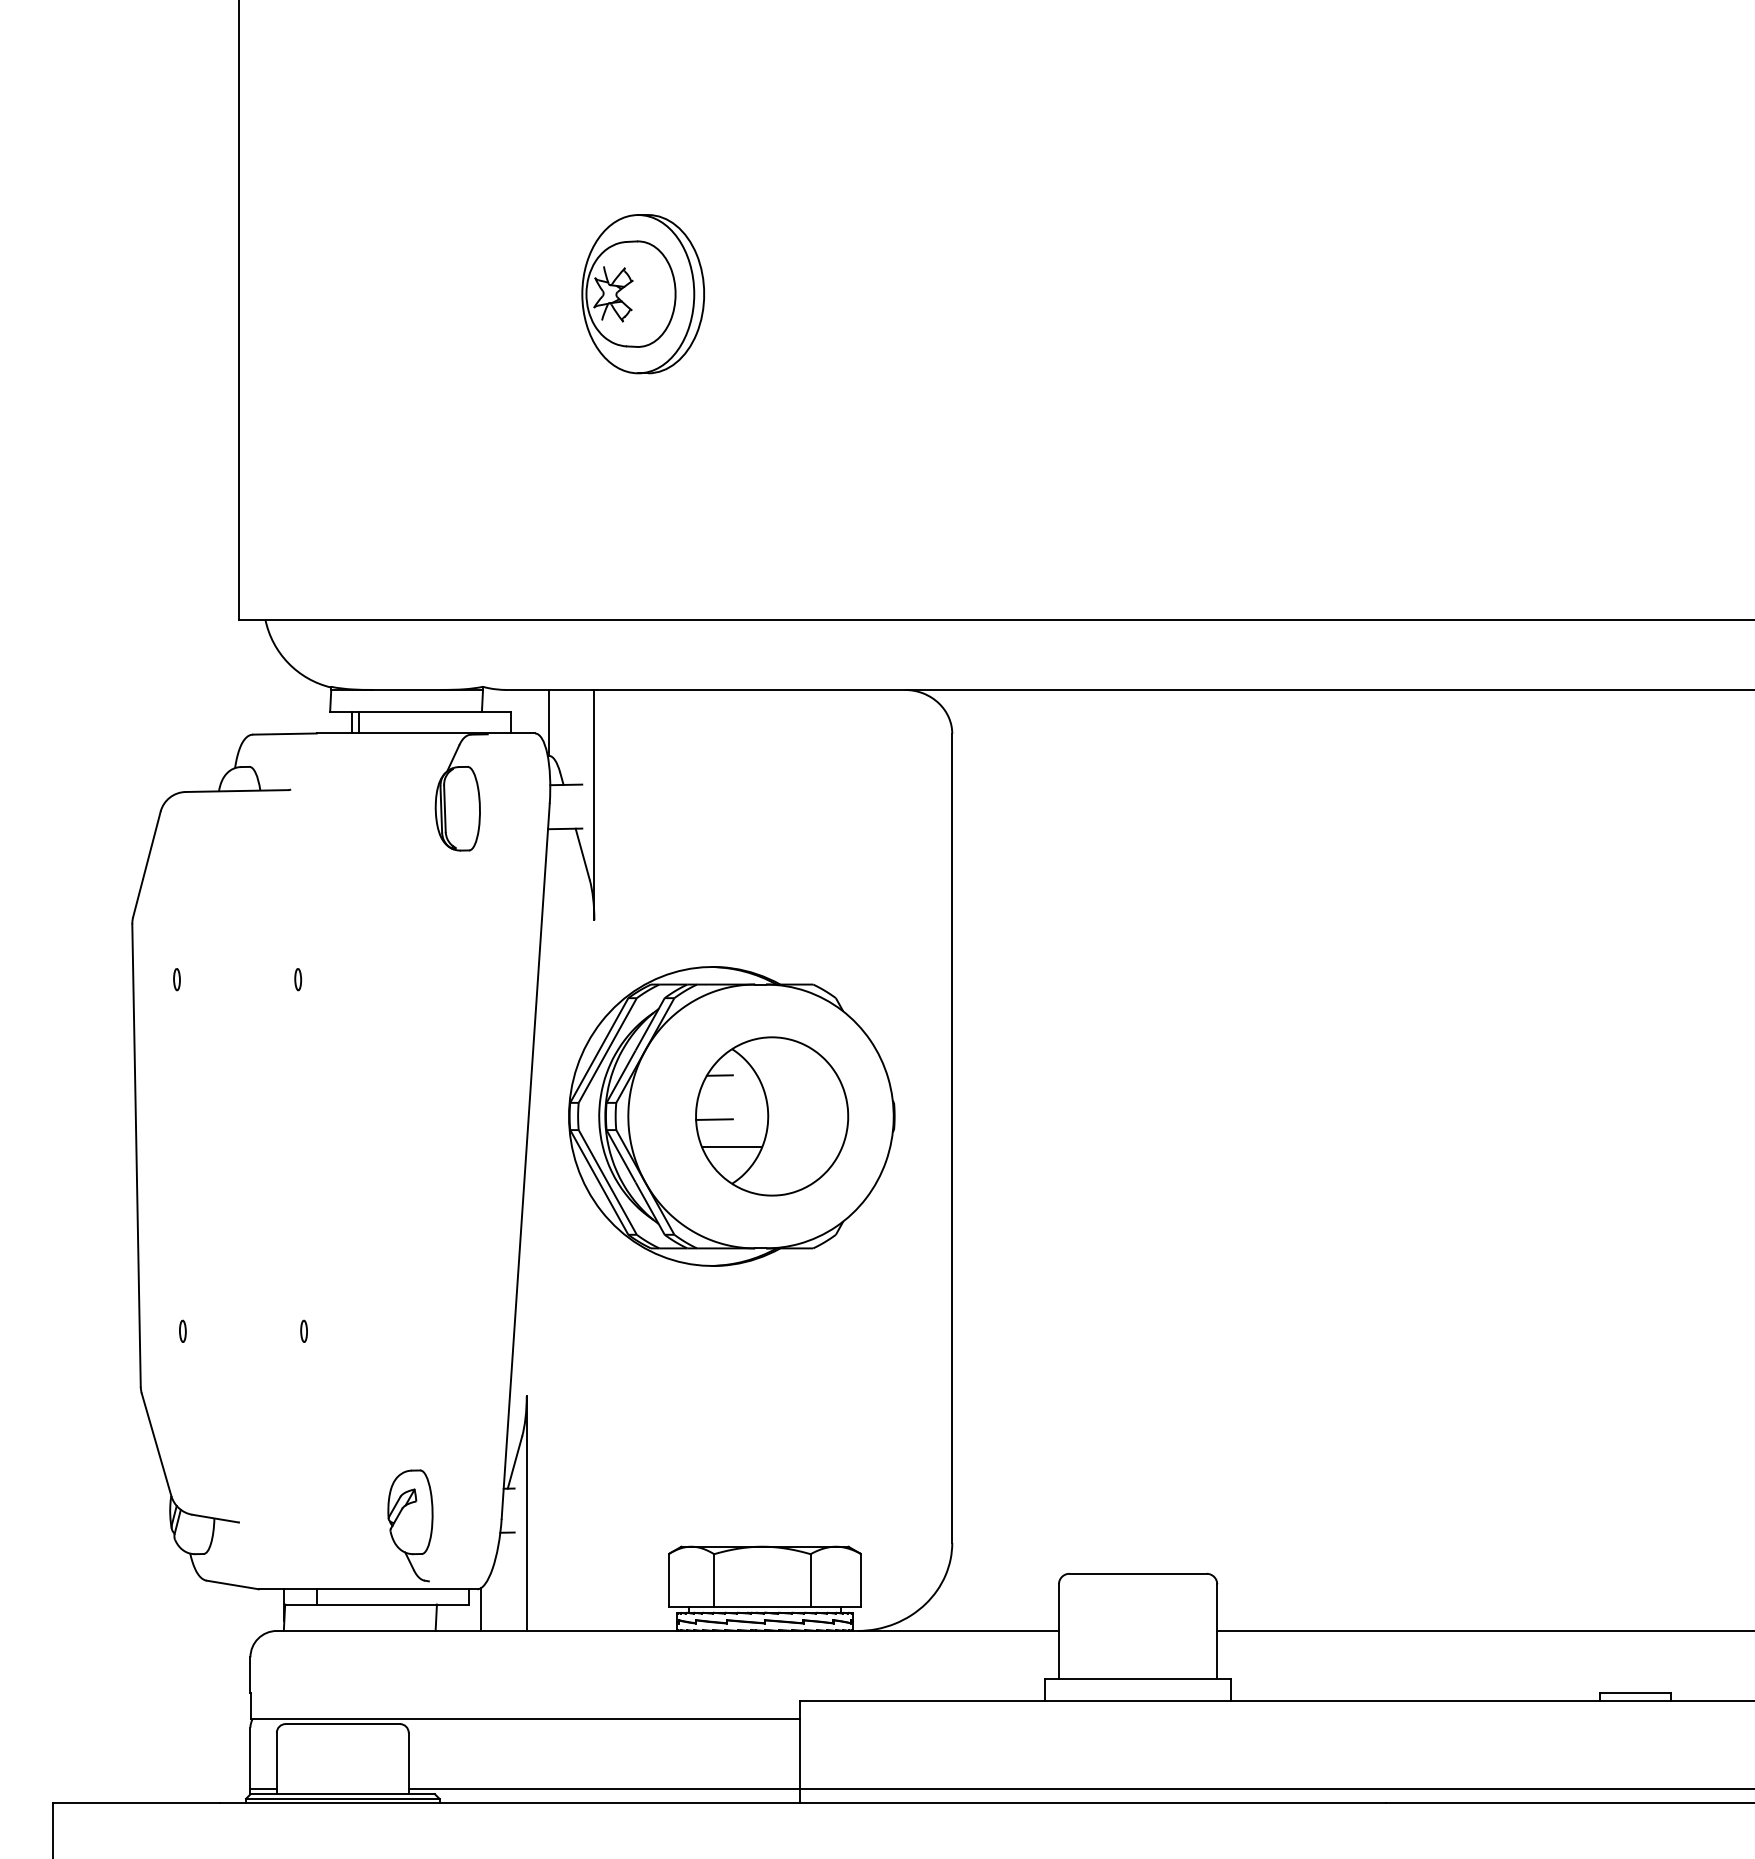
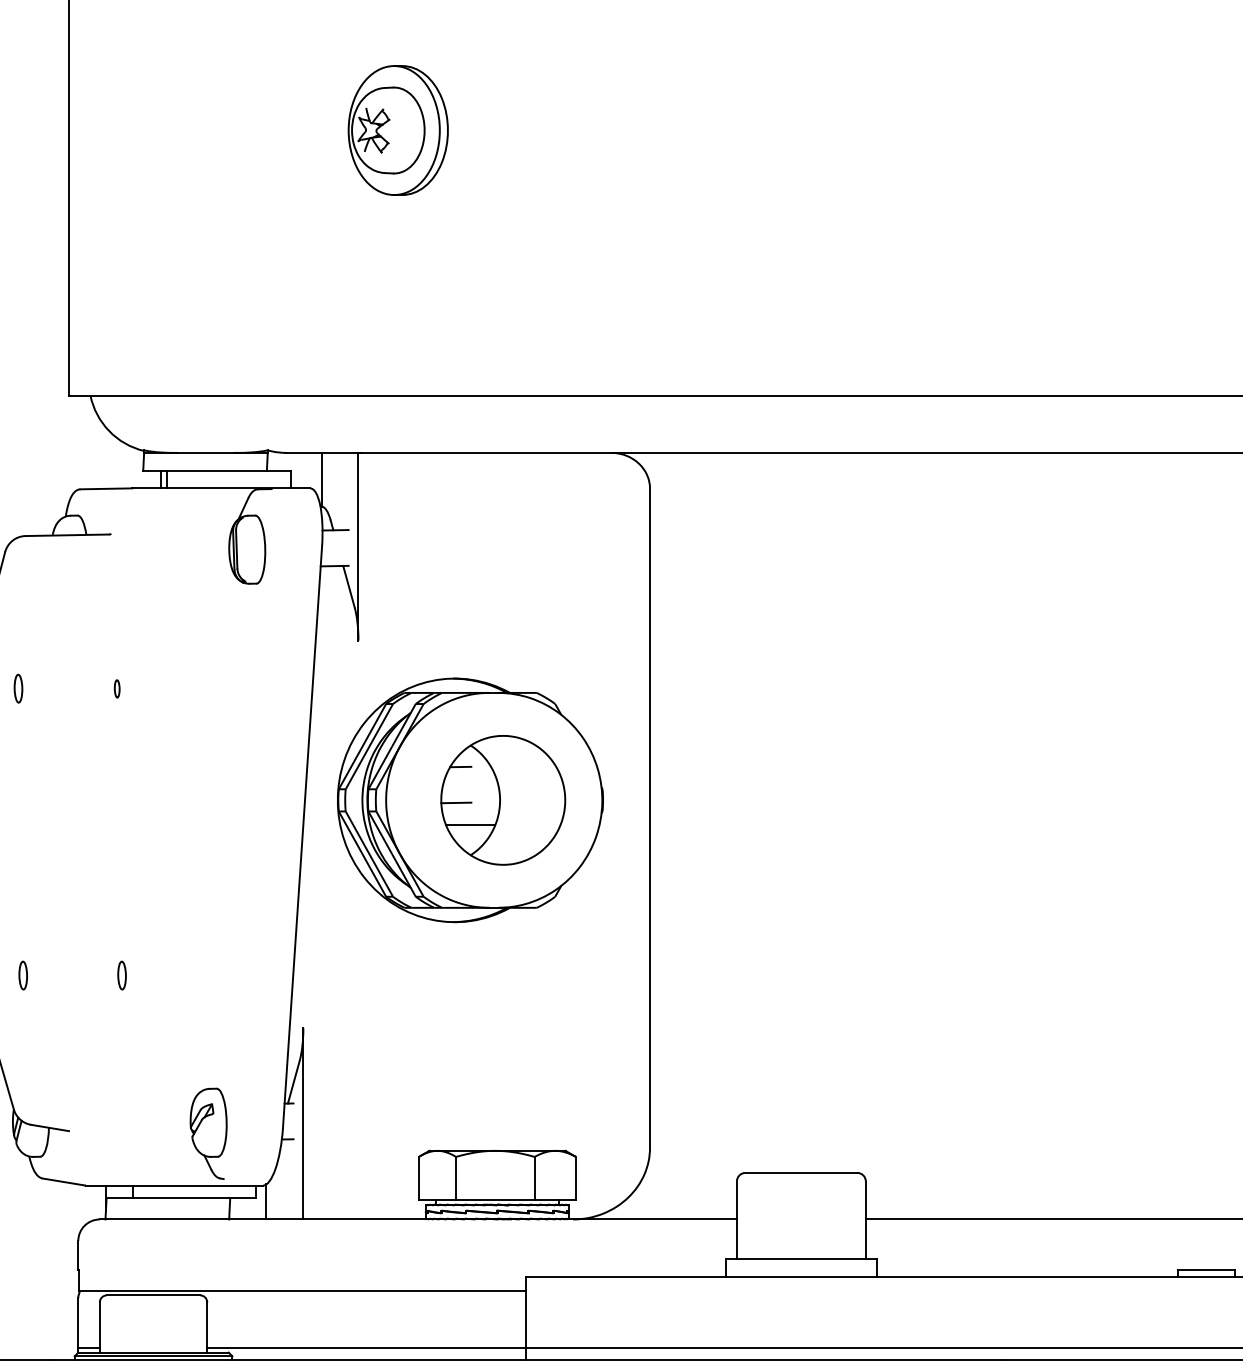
part: (176, 979) -> (18, 688), size x1.6
part: (182, 1330) -> (22, 974), size x1.6
part: (303, 1330) -> (121, 974), size x1.6

